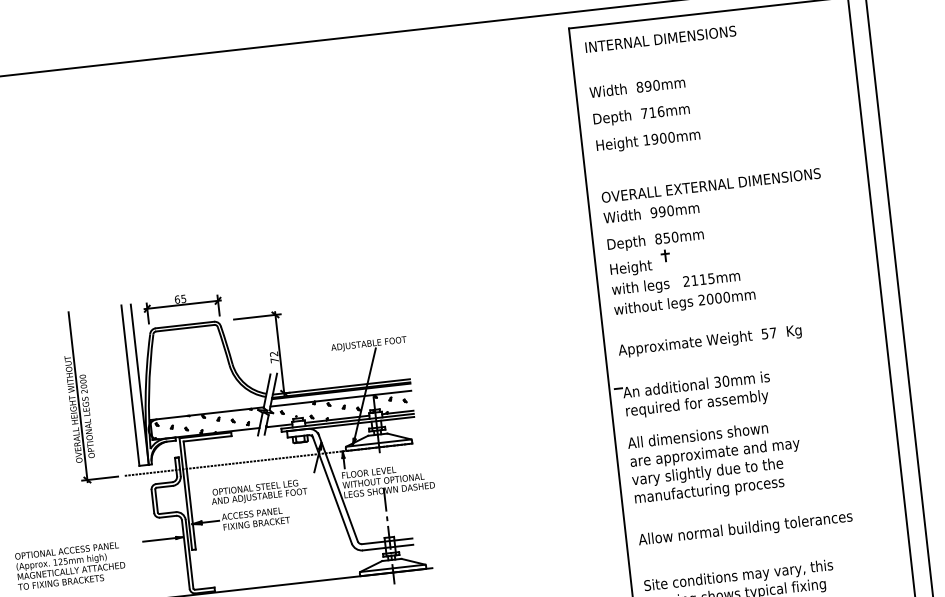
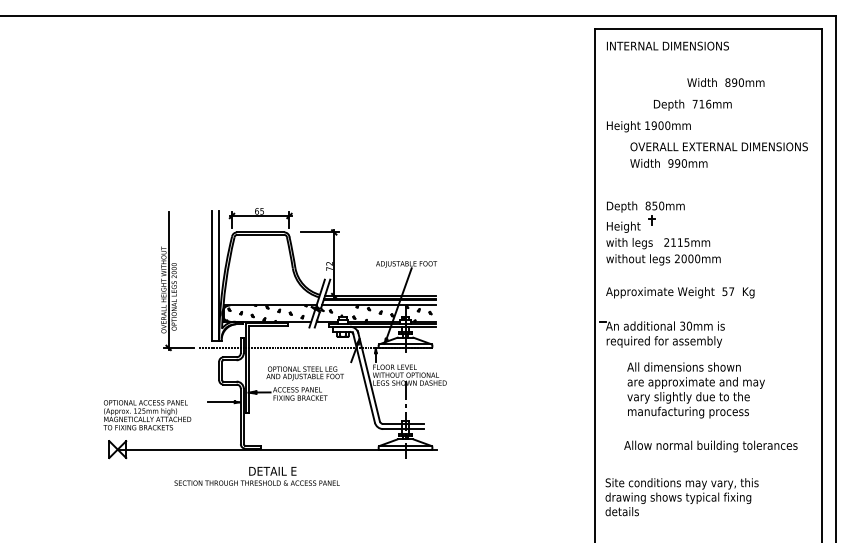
text: (636, 87) -> (725, 82), moved
text: (641, 114) -> (692, 104), moved
text: (711, 195) -> (718, 154), moved
text: (715, 462) -> (695, 390), moved
text: (745, 529) -> (710, 446), moved

